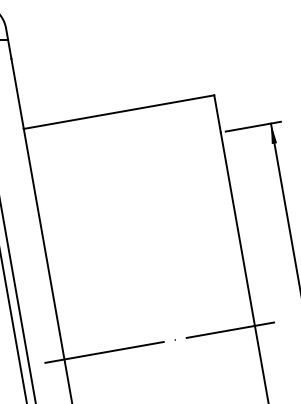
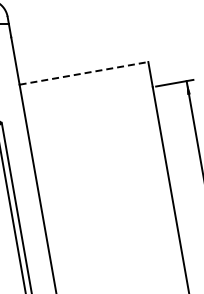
line: (119, 112) -> (84, 73), solid -> dashed
line: (159, 341) -> (111, 228), removed

